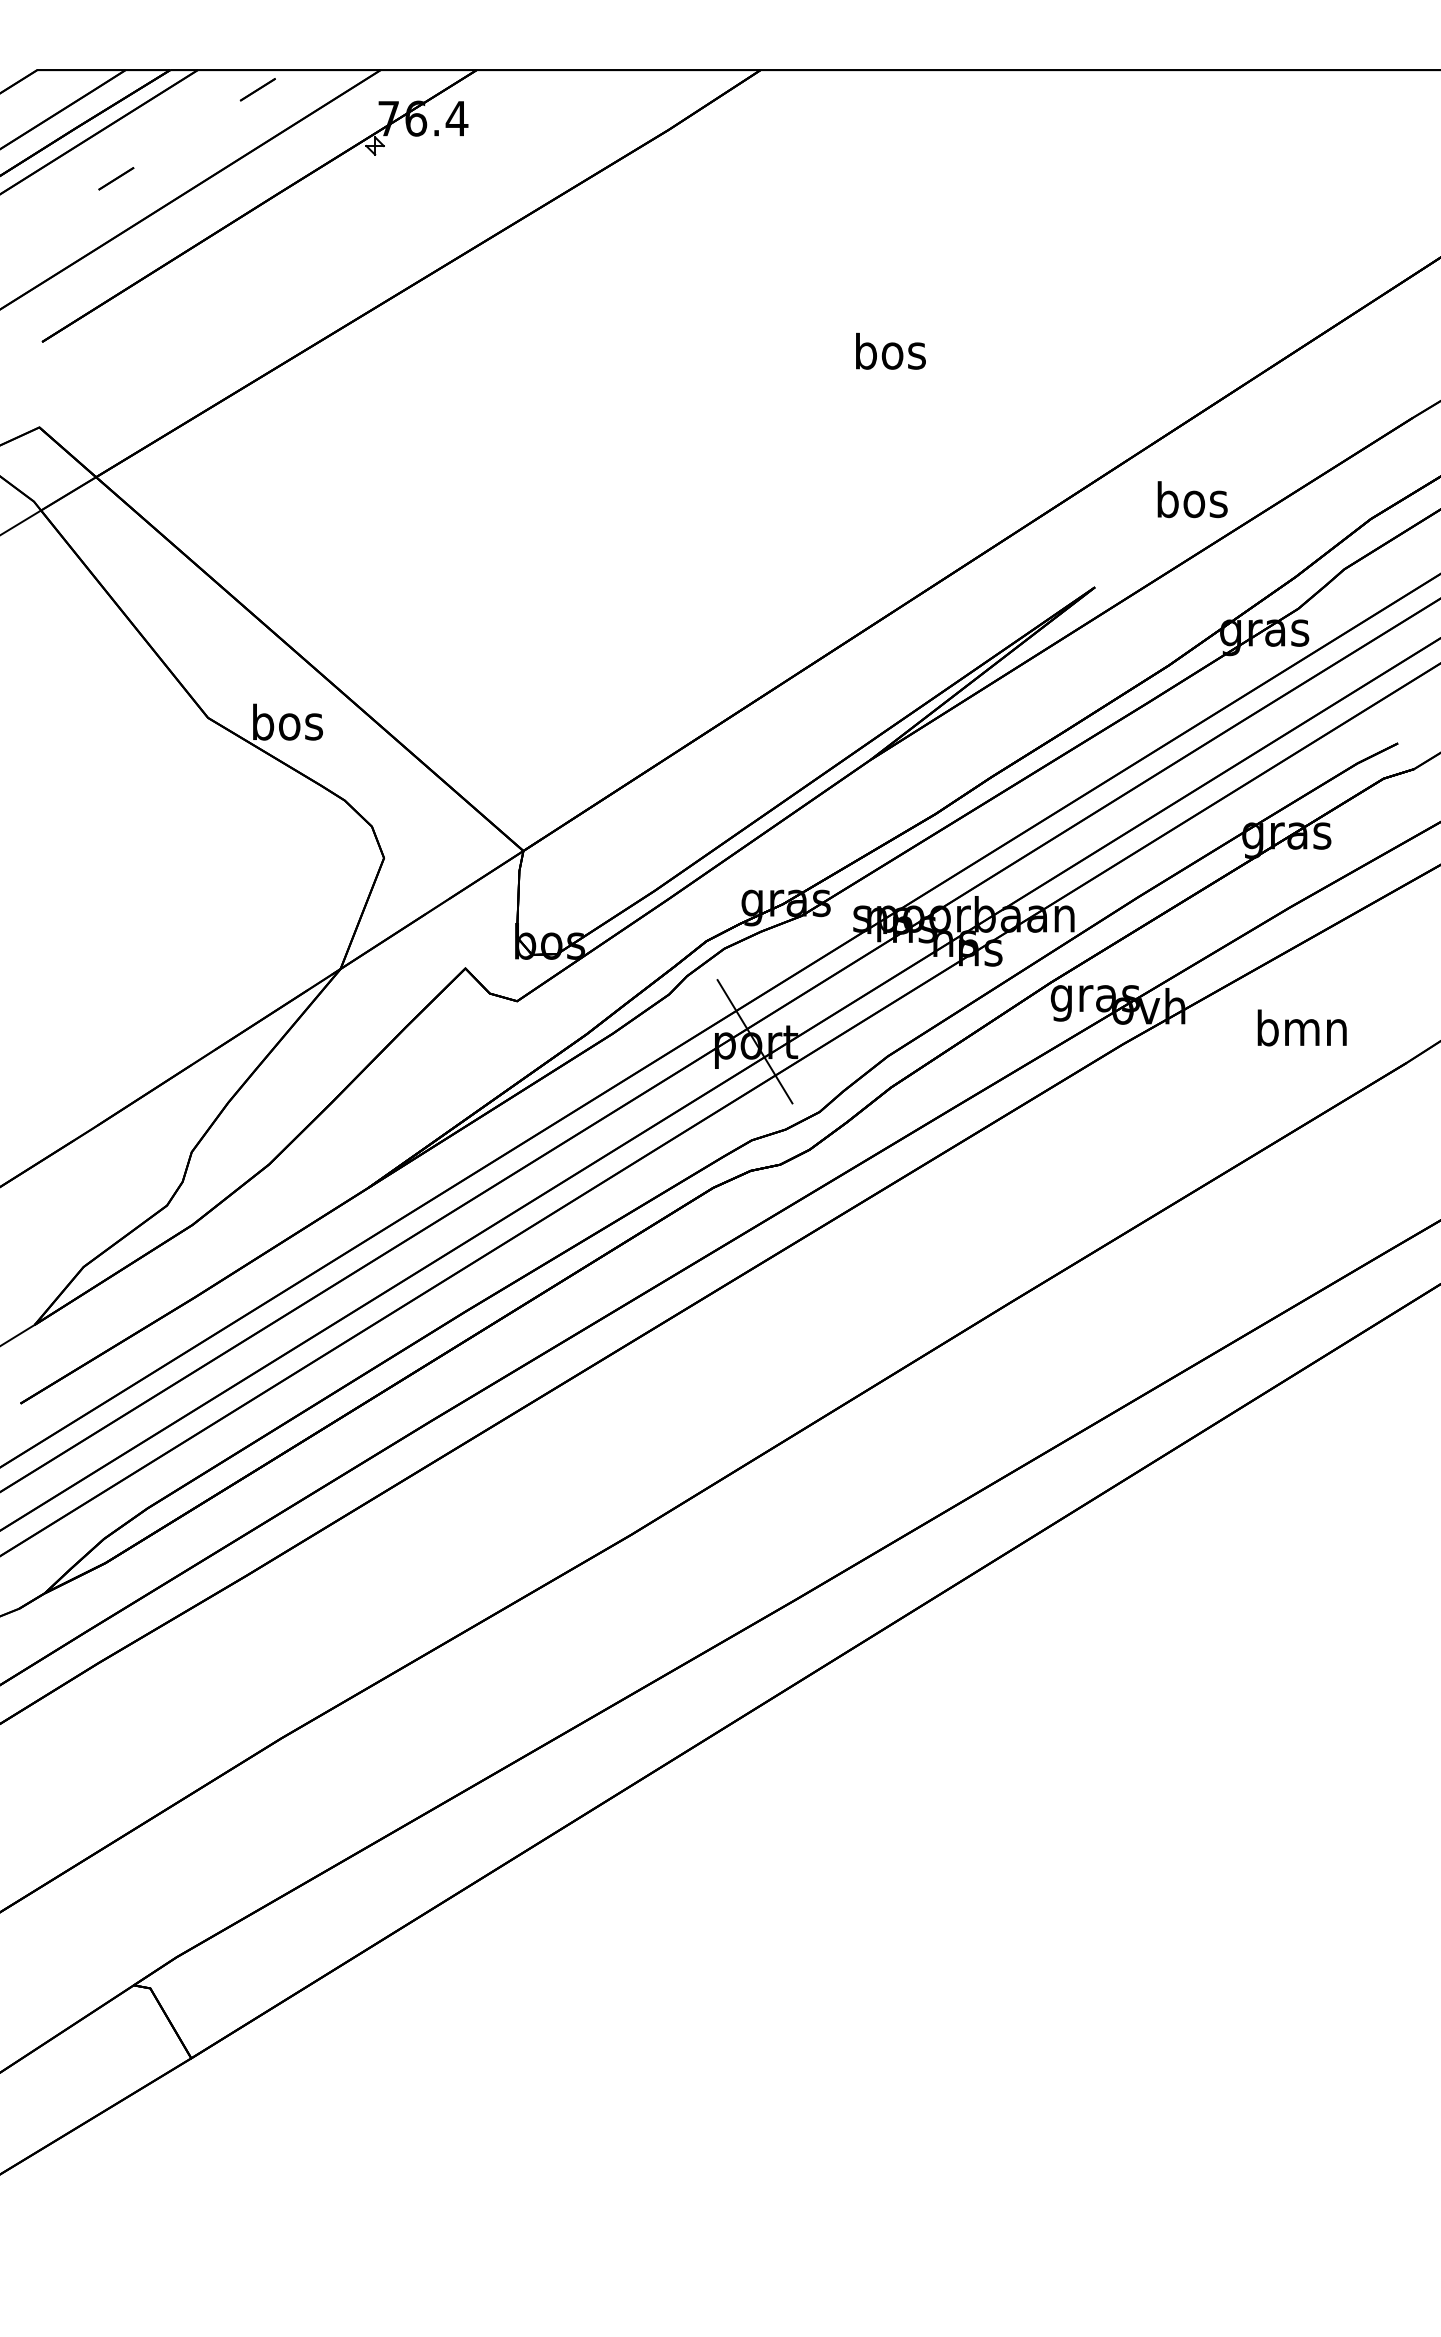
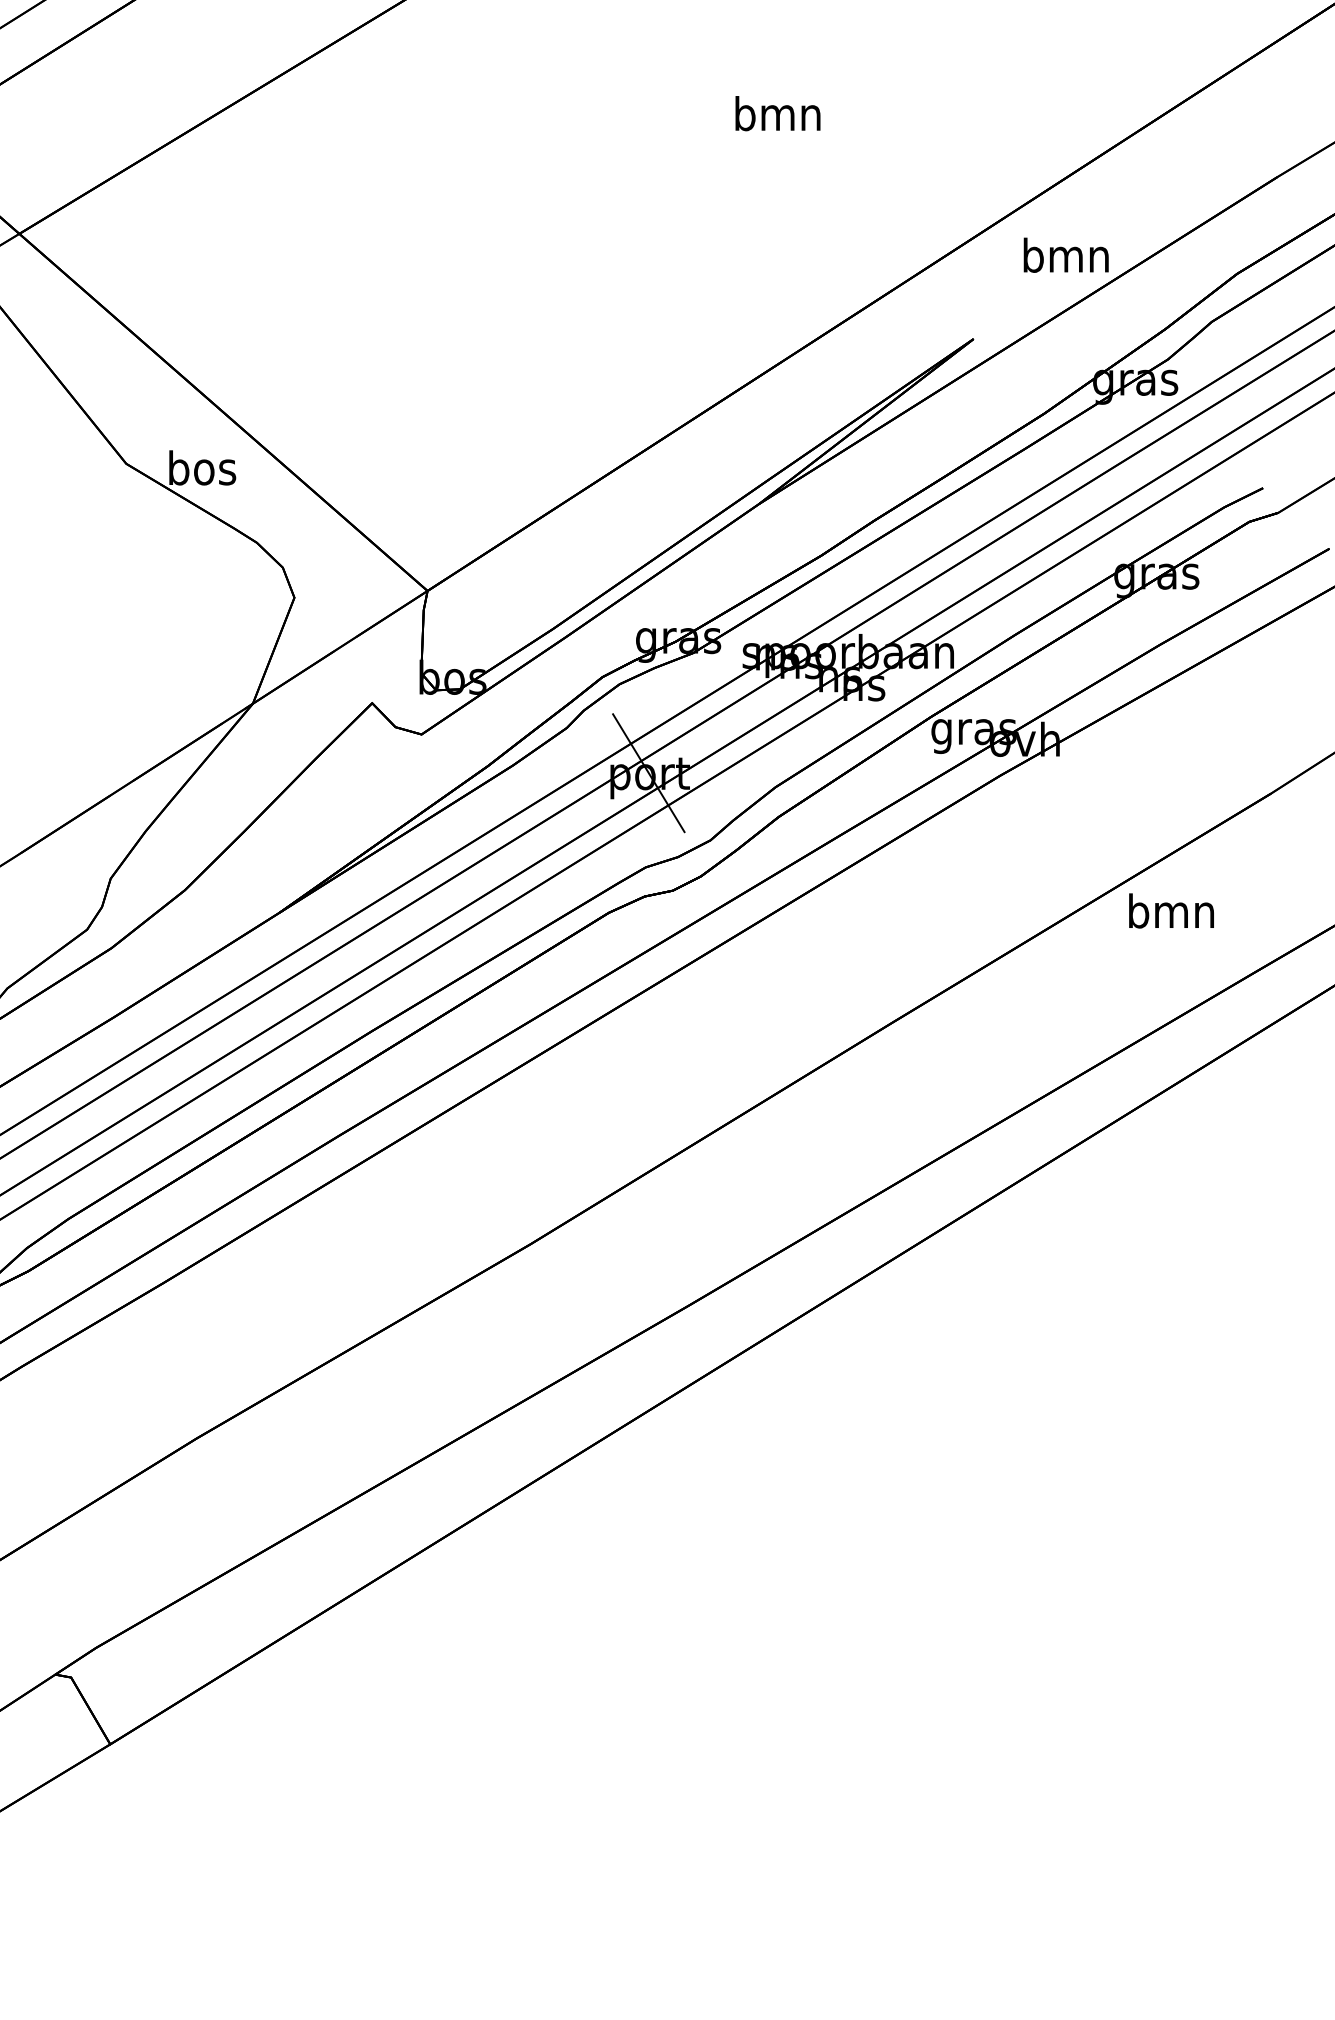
text: (889, 350) -> (777, 112), bos -> bmn
text: (1191, 499) -> (1065, 255), bos -> bmn
text: (1301, 1027) -> (1170, 910), moved

